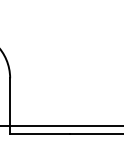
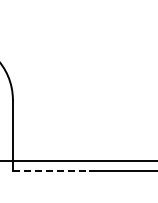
line: (40, 134) -> (51, 171), solid -> dashed

